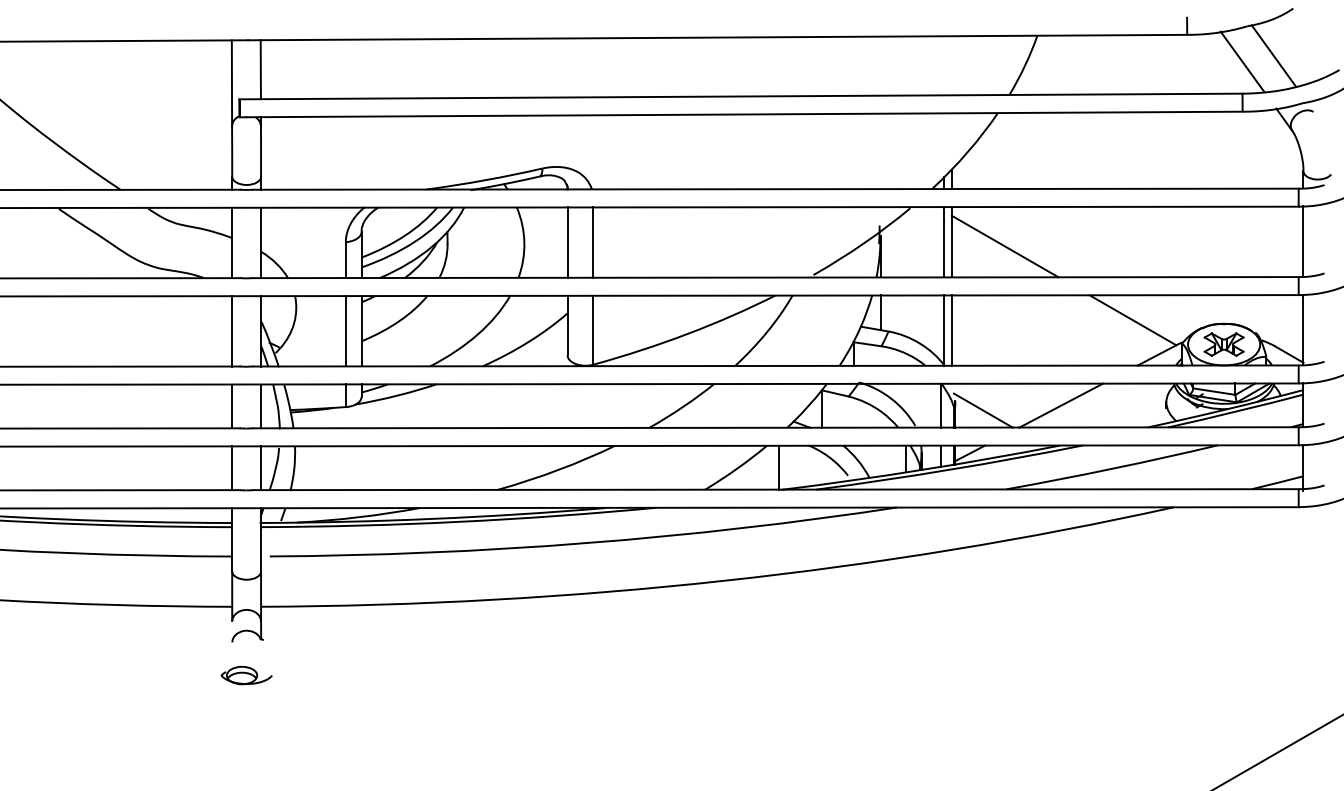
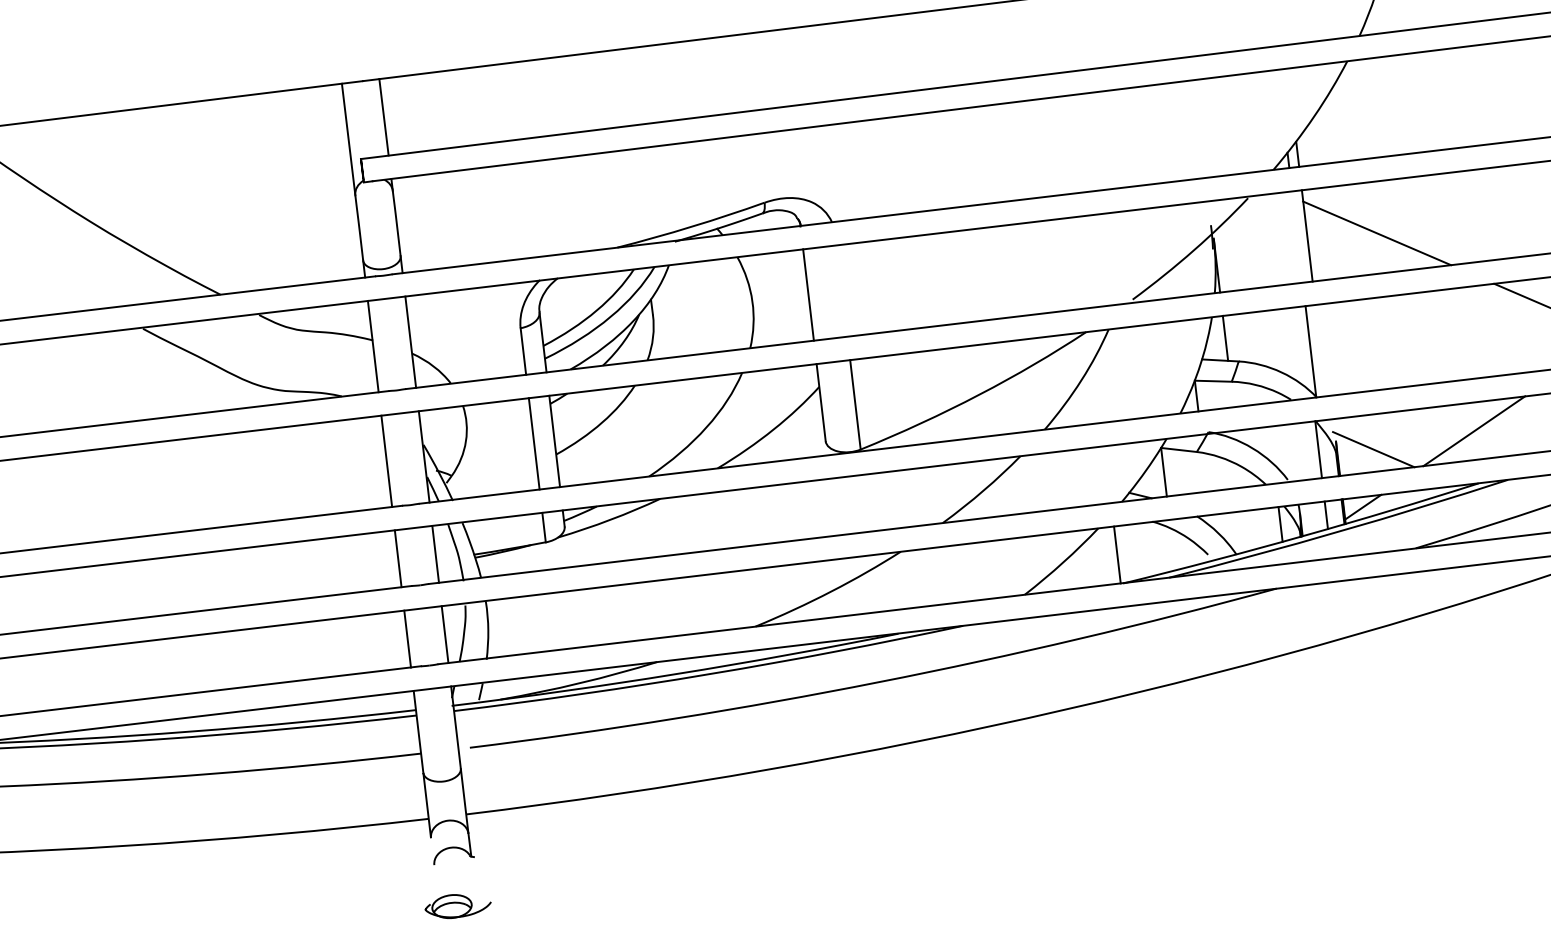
line: (593, 242) -> (842, 290), removed
line: (944, 242) -> (1297, 237), removed
line: (951, 330) -> (1320, 350), removed

